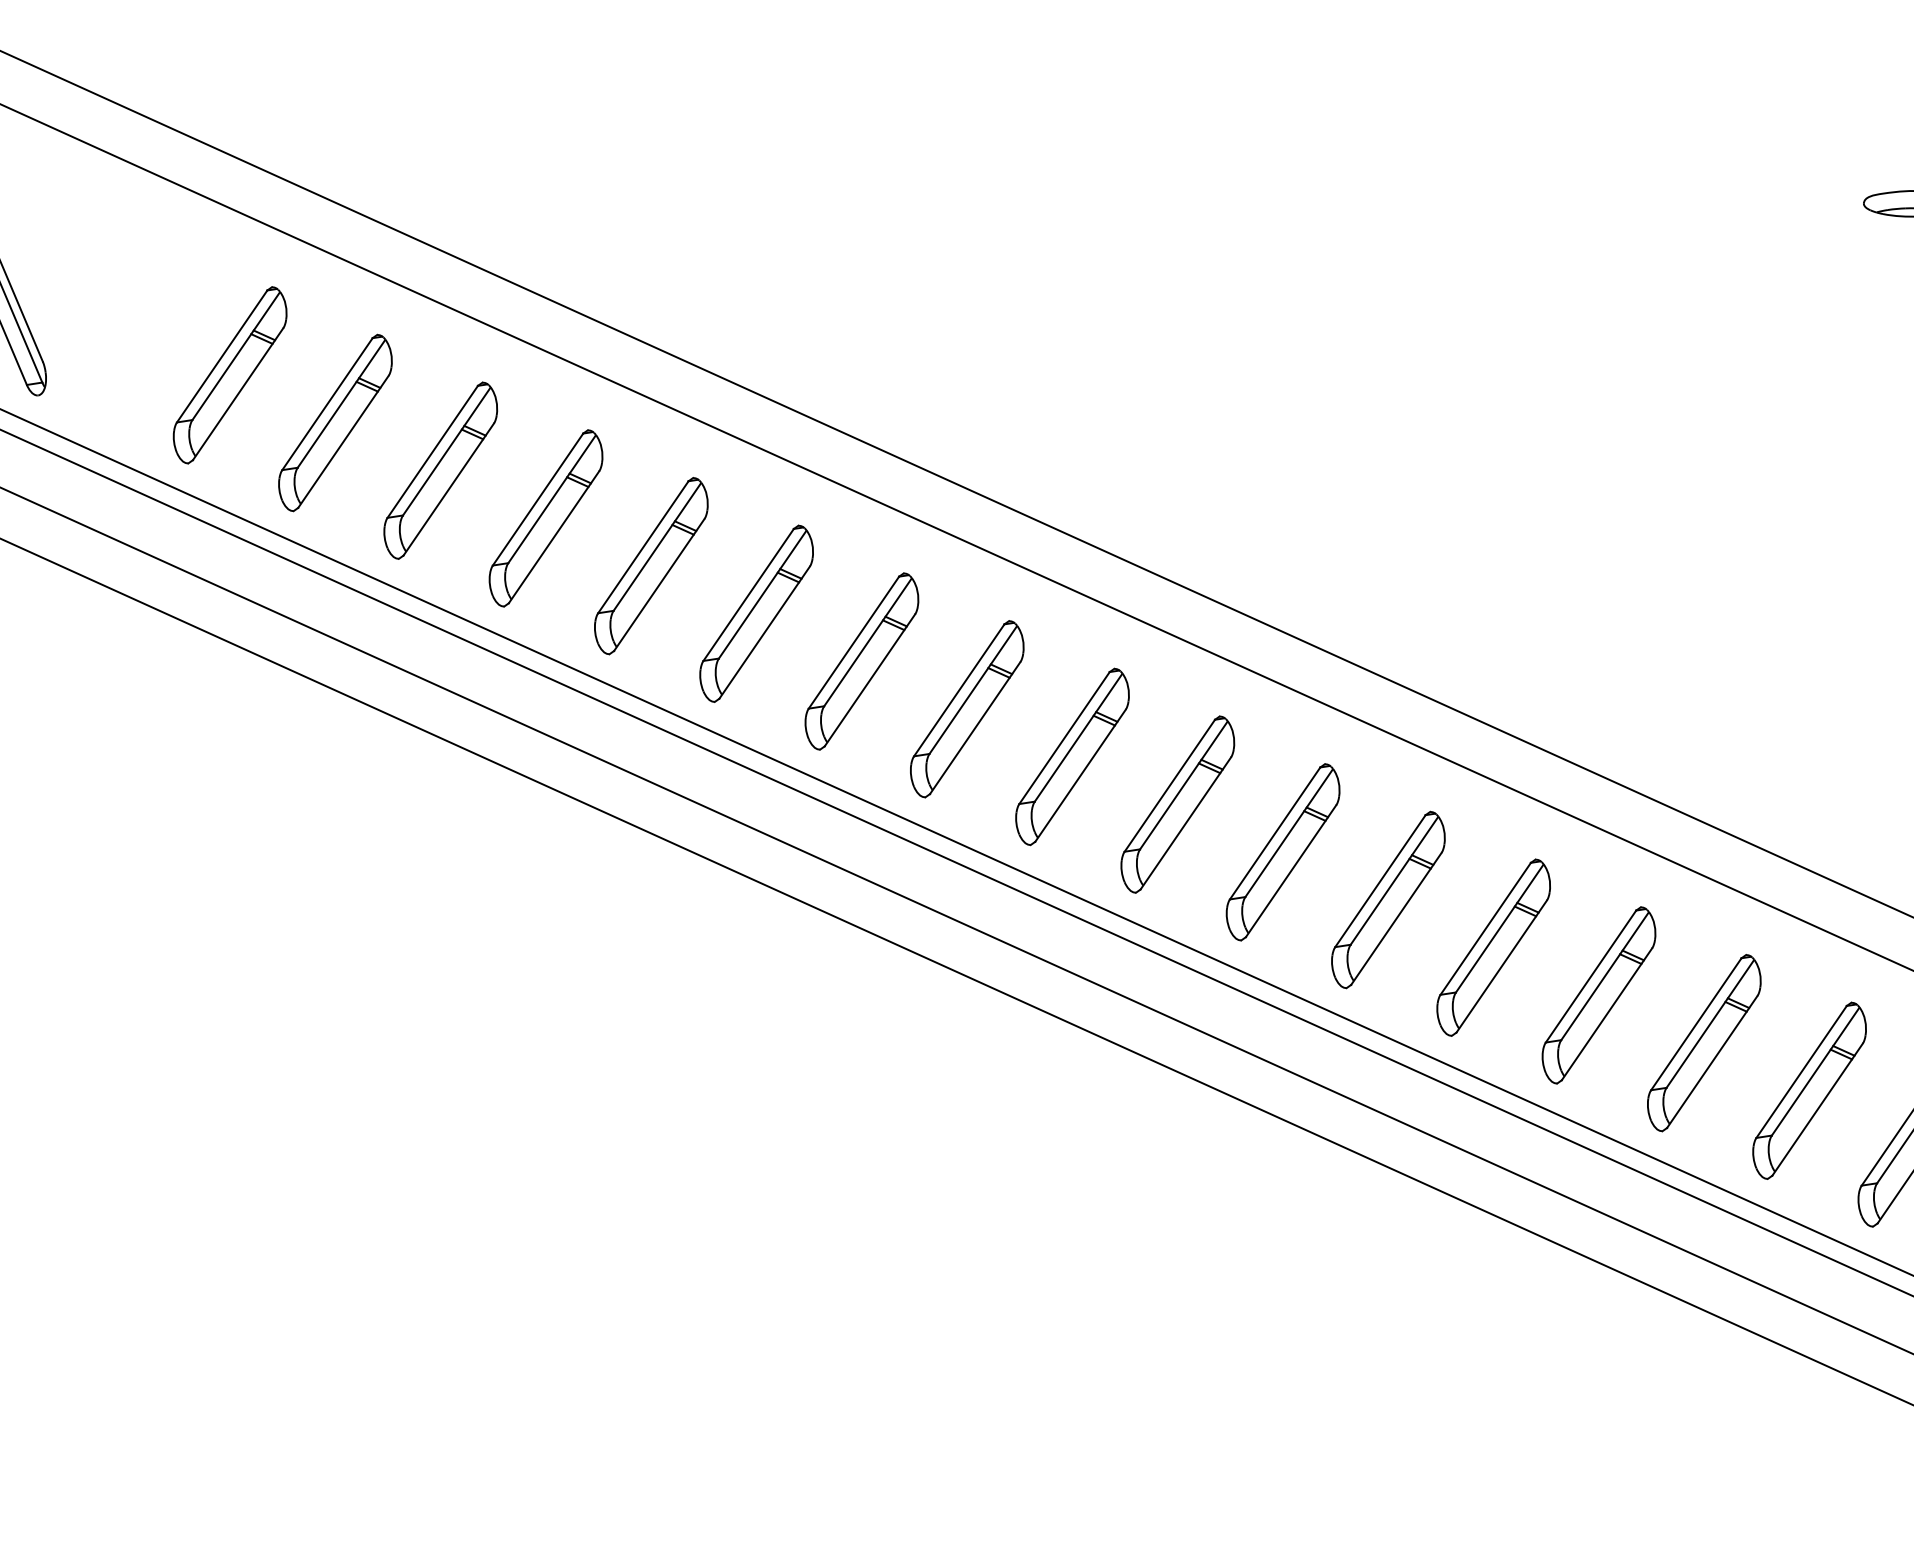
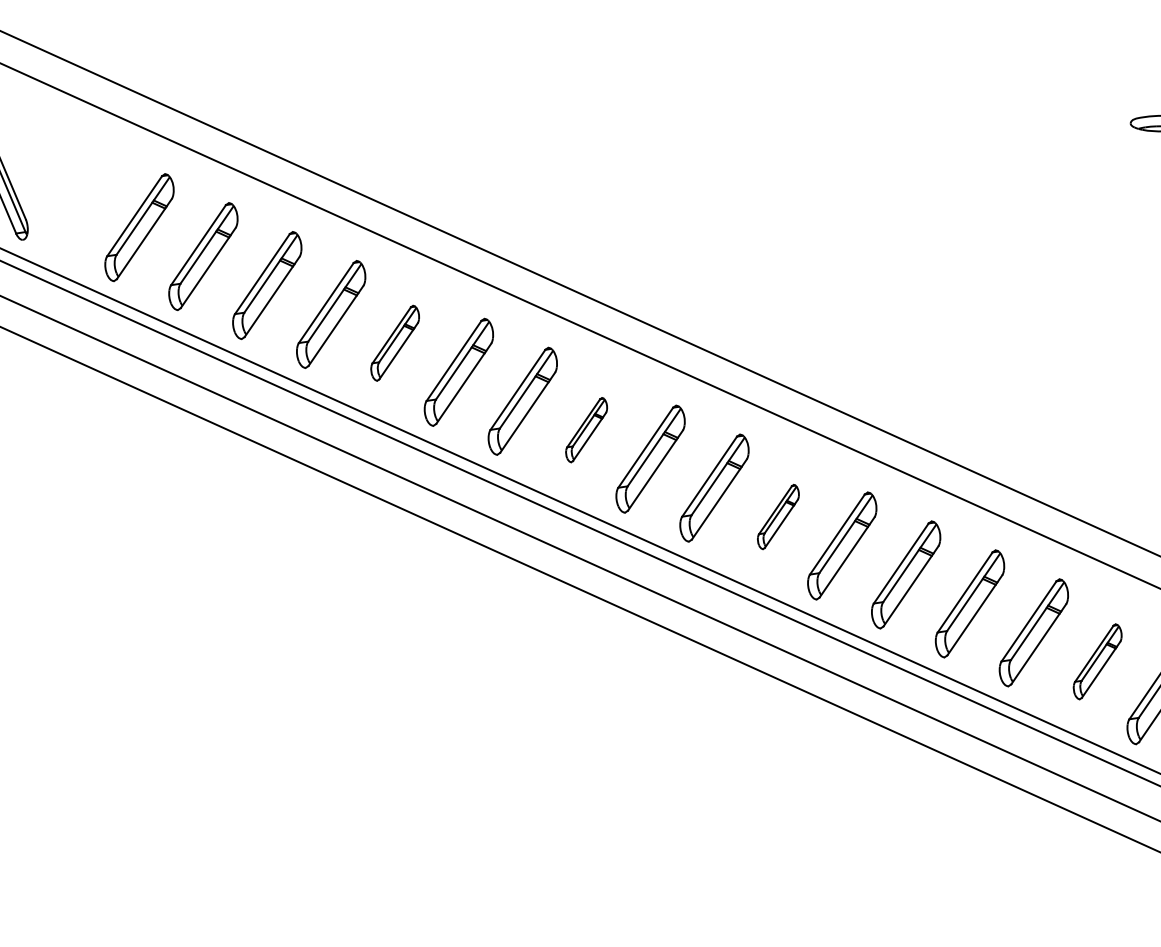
part: (652, 564) -> (395, 342), size x0.7
part: (966, 707) -> (586, 429), size x0.6
part: (1283, 851) -> (778, 516), size x0.6
part: (1809, 1090) -> (1097, 661), size x0.7

